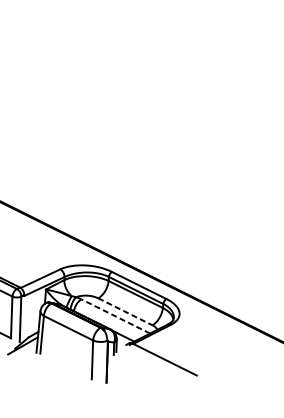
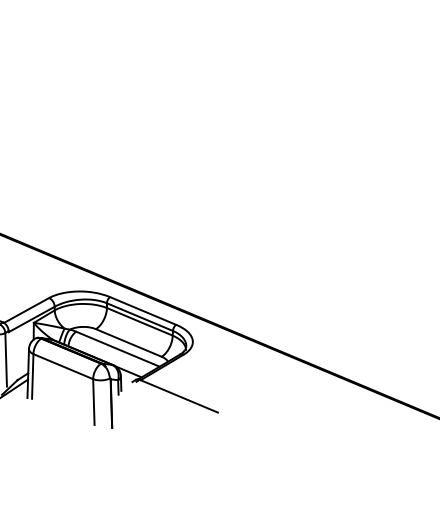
line: (125, 311) -> (128, 342), dashed -> solid
line: (115, 316) -> (117, 349), dashed -> solid

